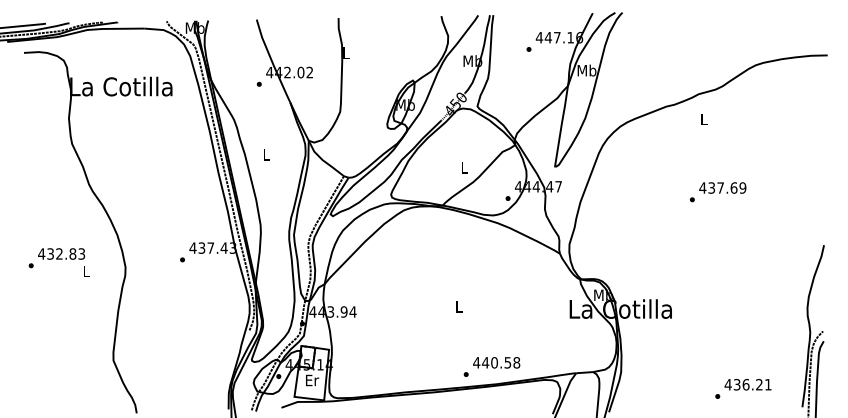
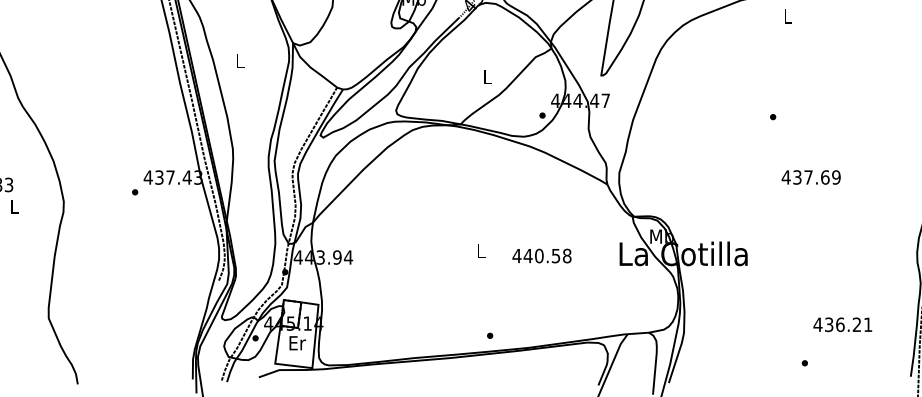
text: (722, 187) -> (810, 176), moved
text: (496, 362) -> (541, 255), moved
text: (747, 384) -> (842, 324), moved

